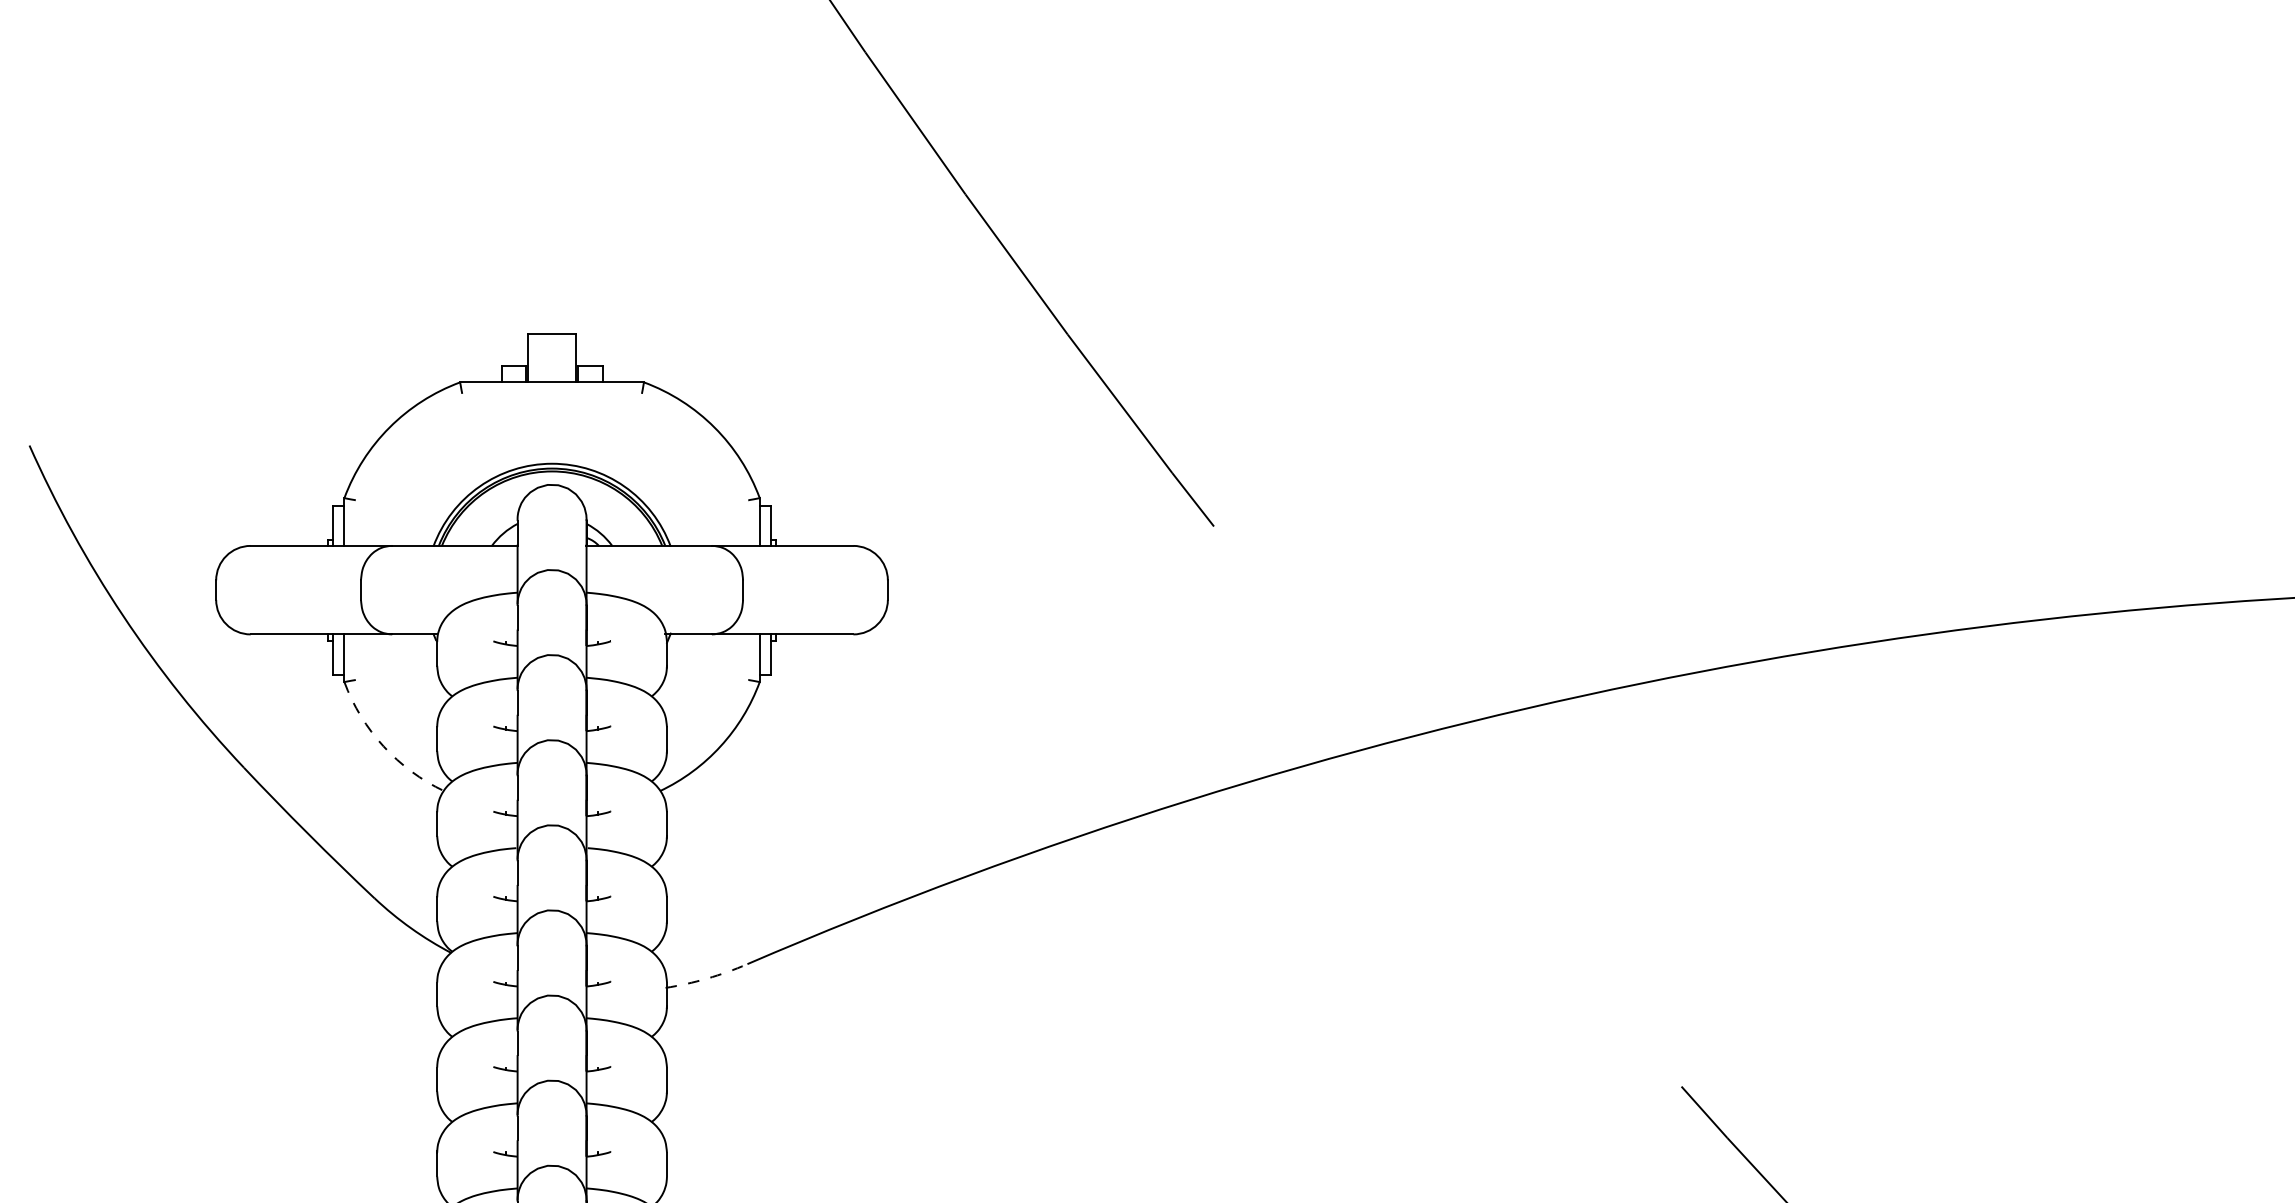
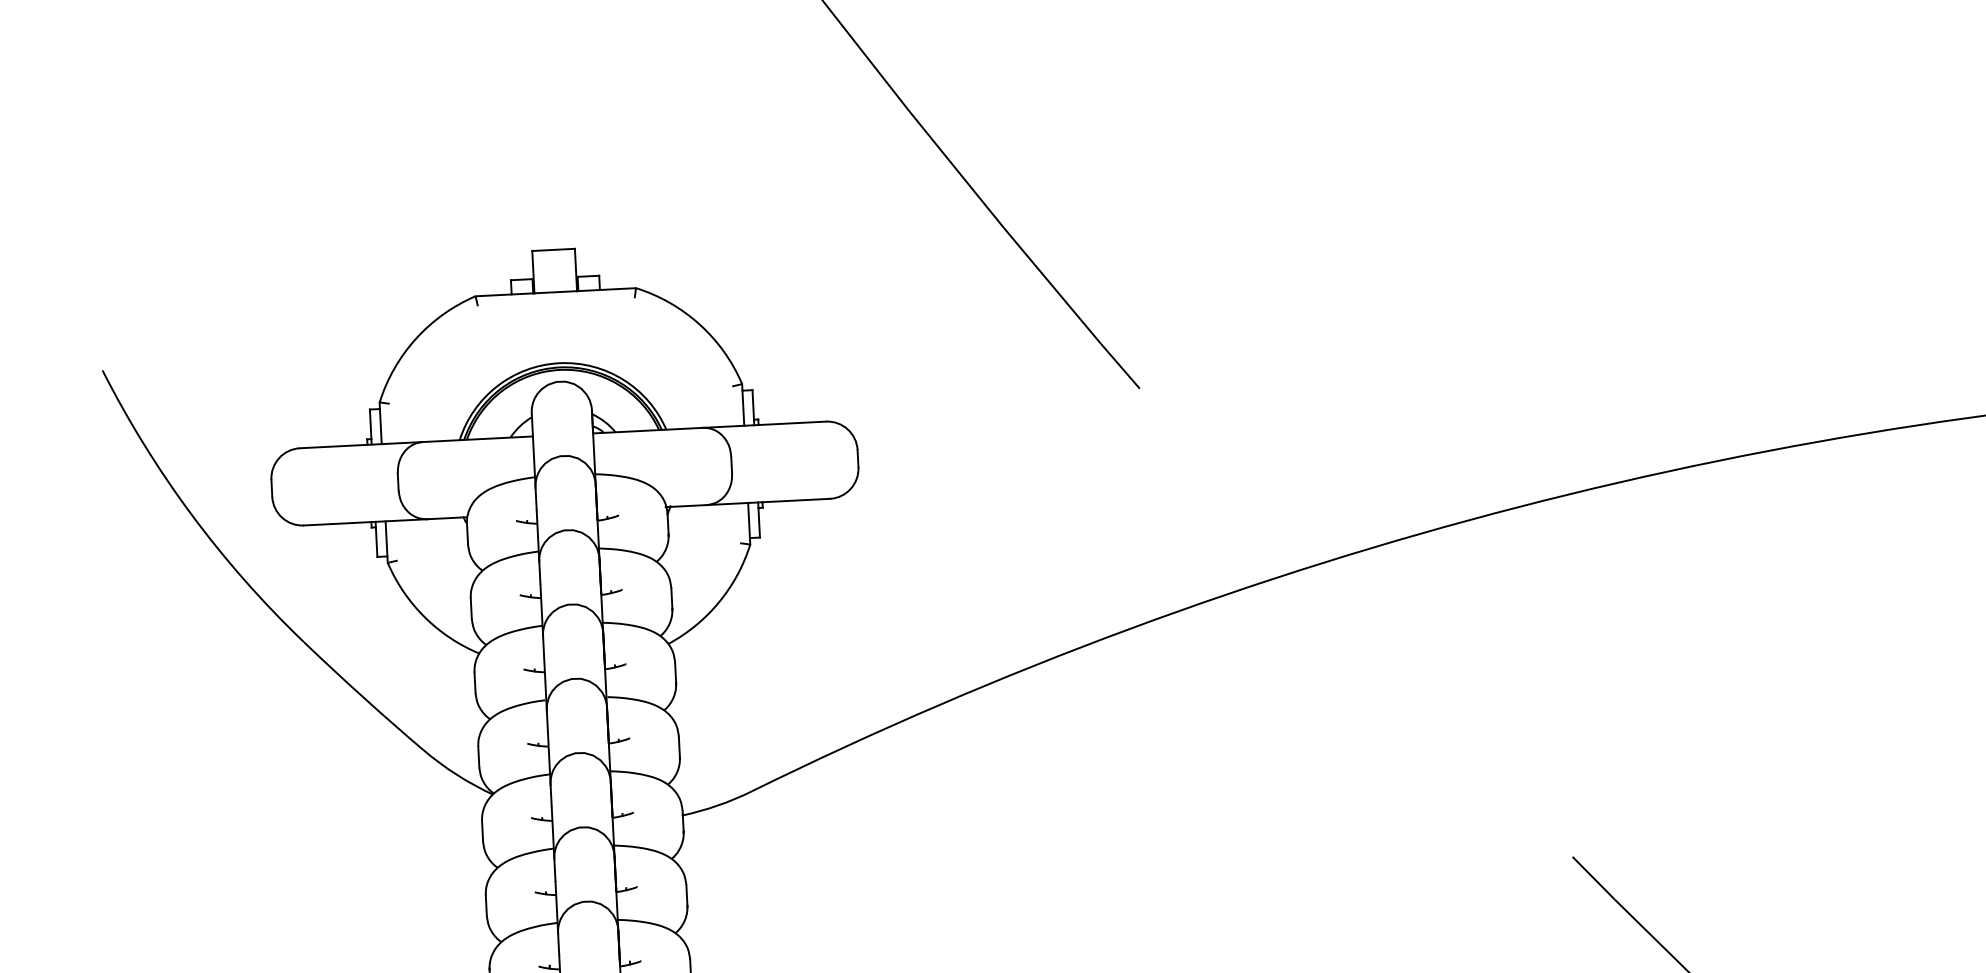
arc: (383, 746) -> (424, 617), dashed -> solid
arc: (707, 978) -> (717, 805), dashed -> solid

